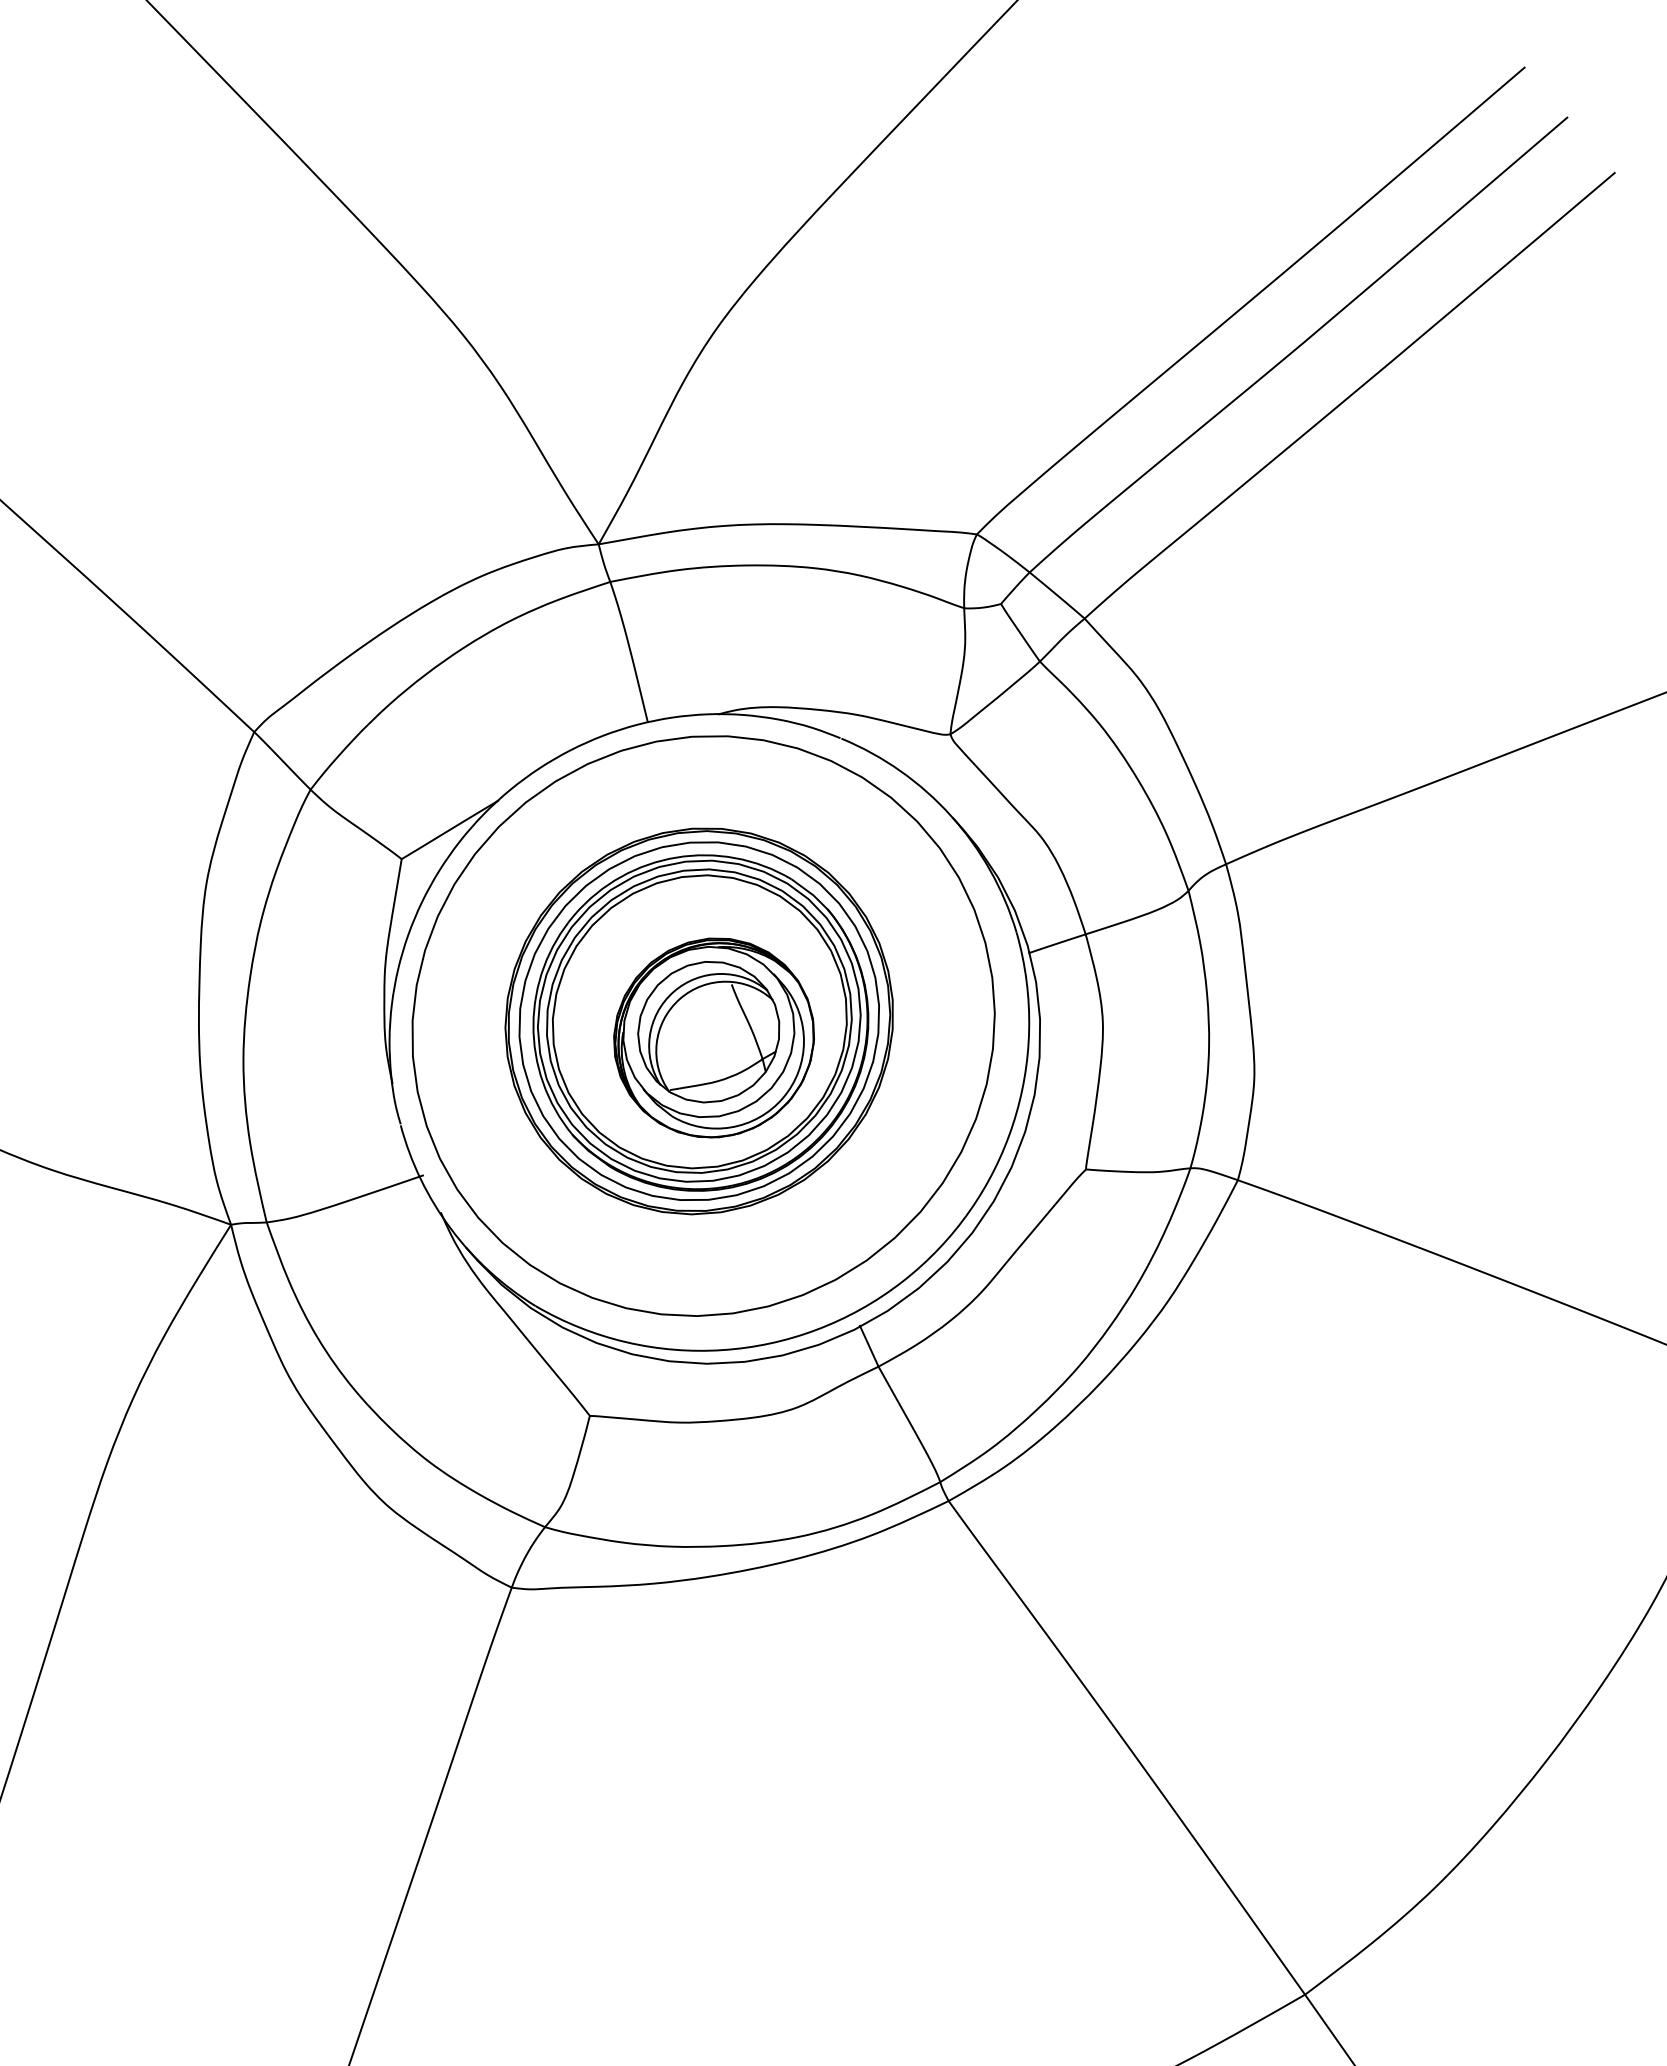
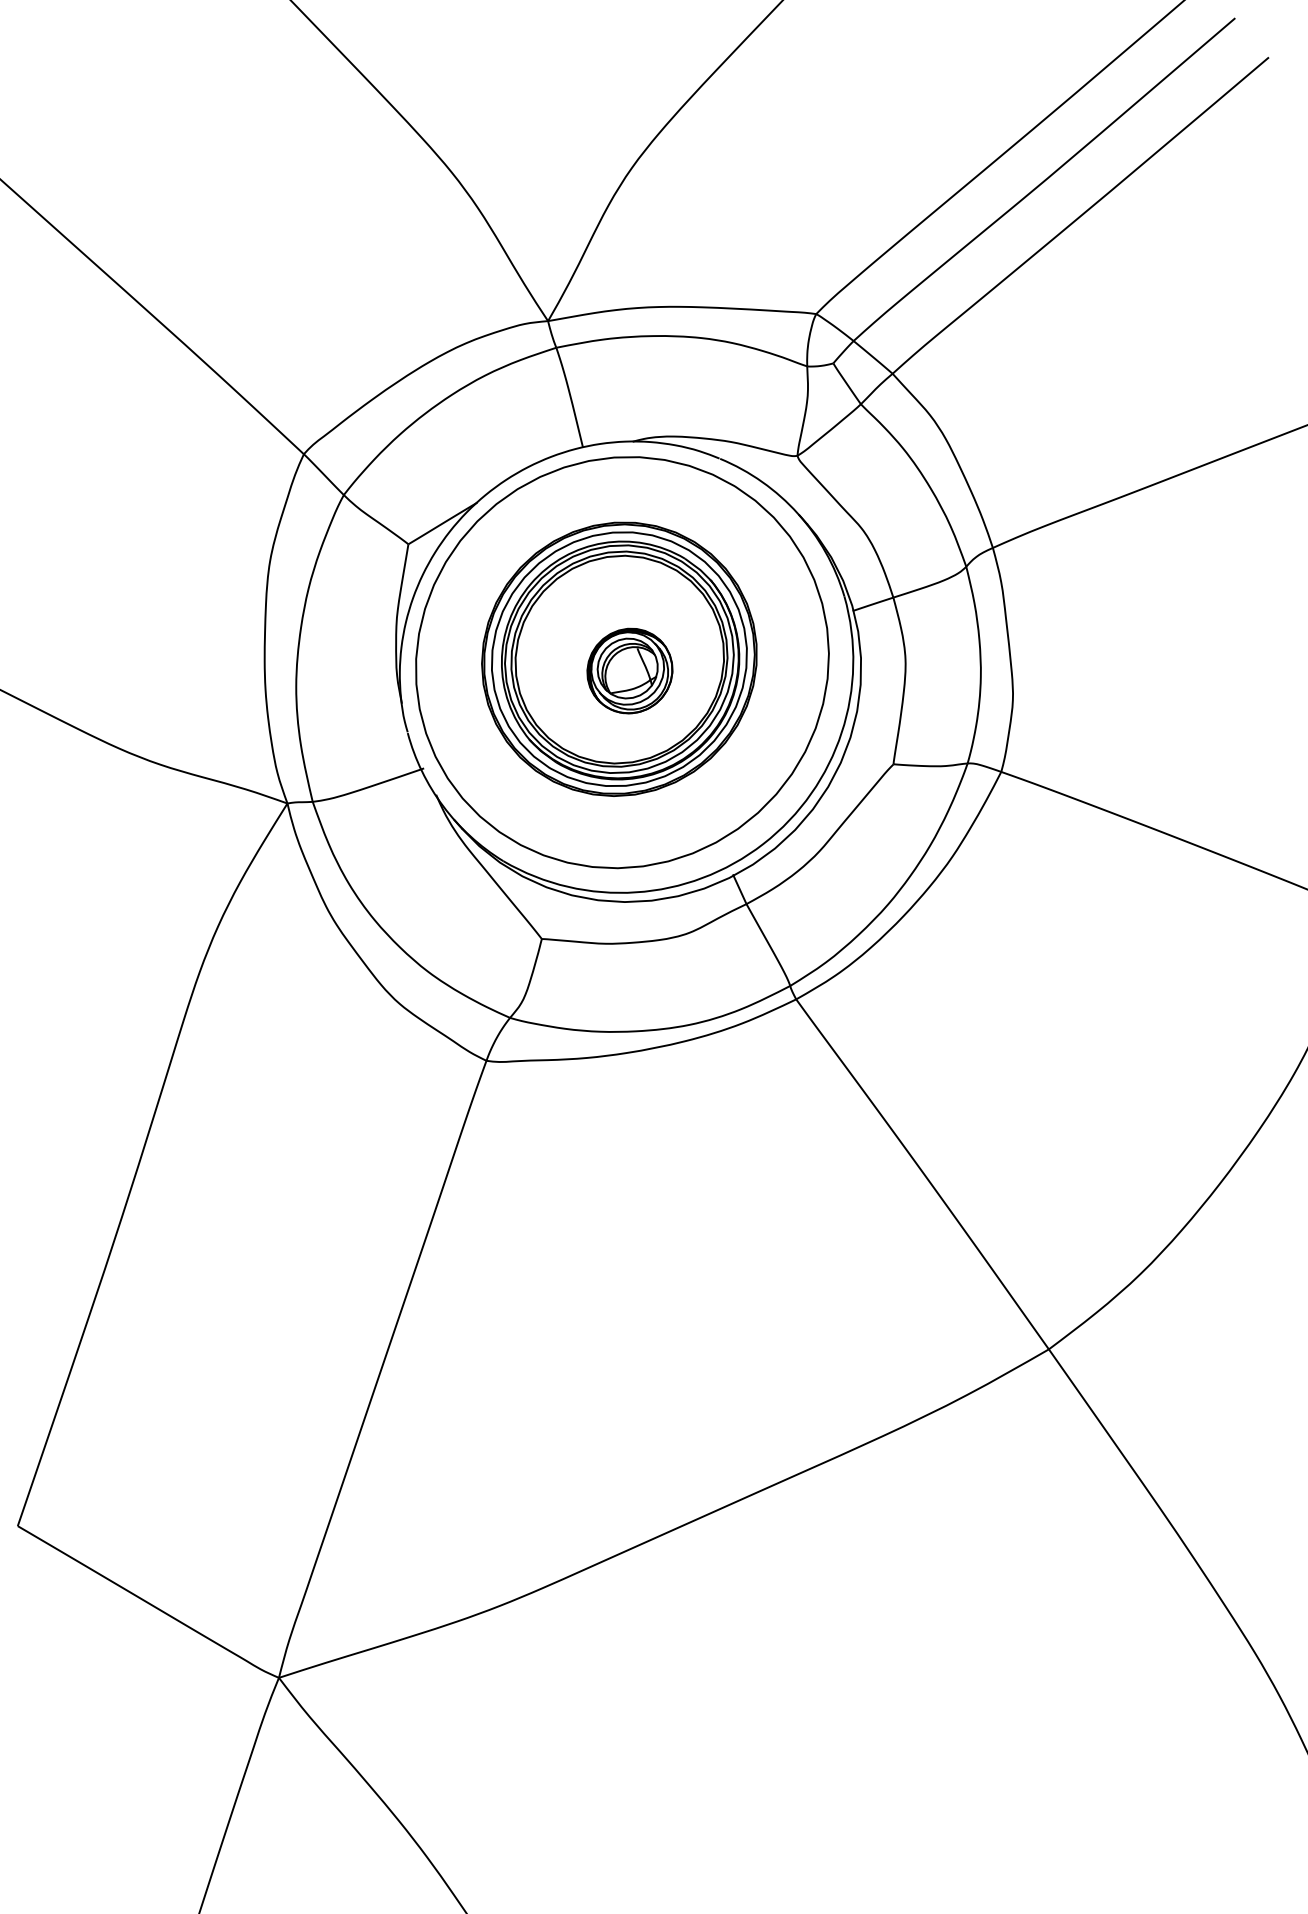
part: (713, 1037) -> (629, 670), size x0.6

